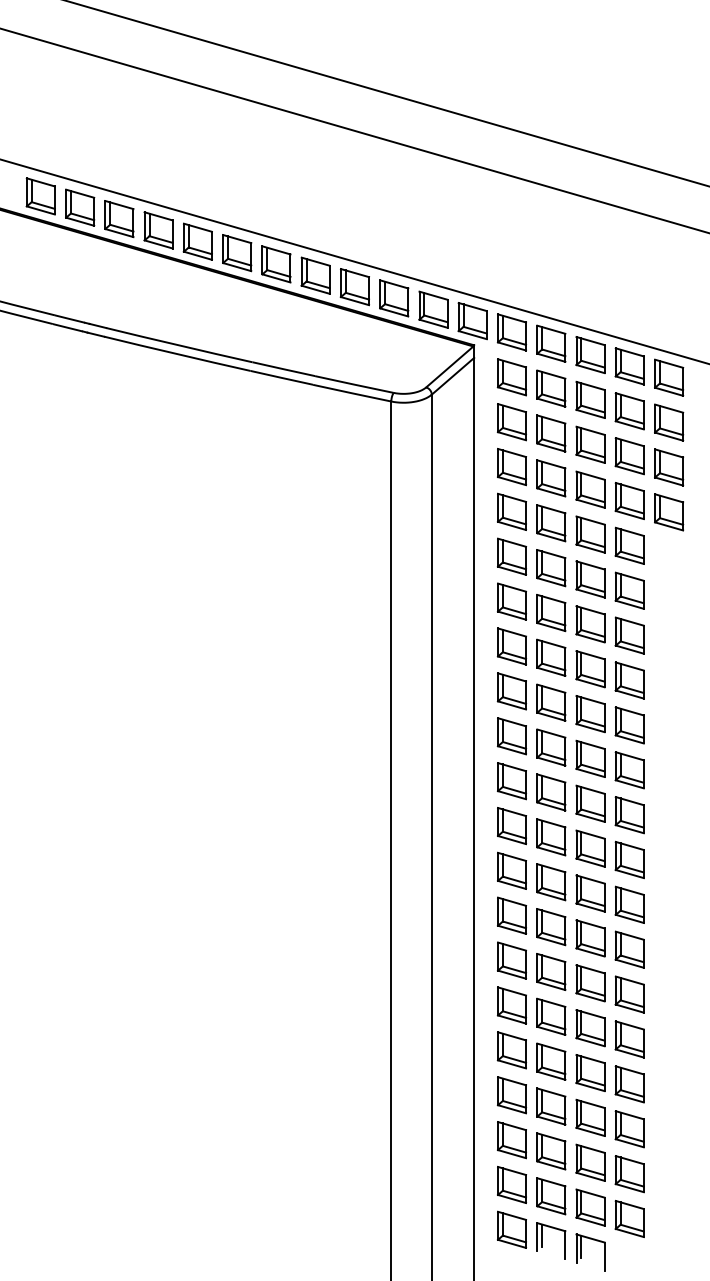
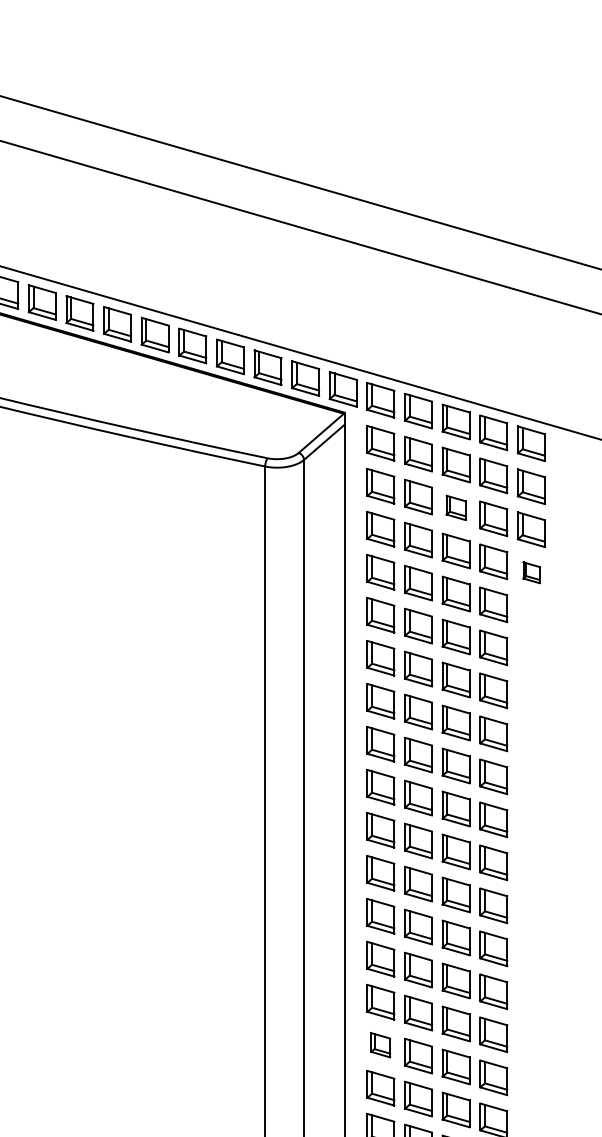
part: (590, 444) -> (456, 507), size x0.7
part: (669, 512) -> (531, 572), size x0.6
part: (511, 1005) -> (380, 1045), size x0.7

